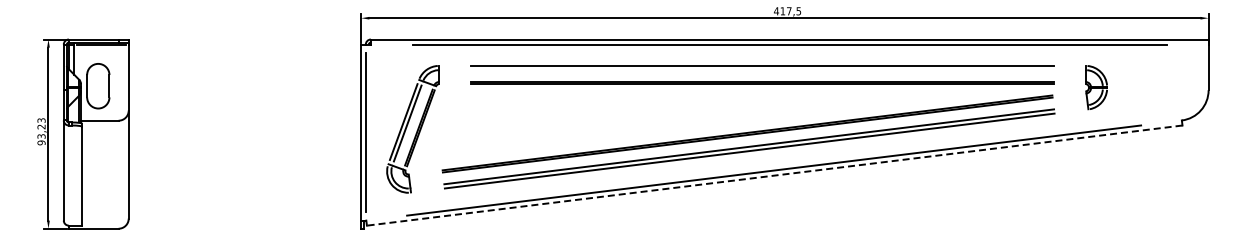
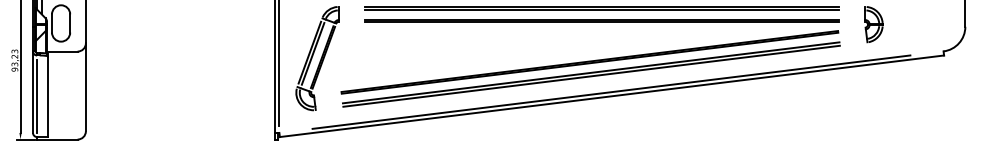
line: (762, 70) -> (602, 10), added
line: (68, 175) -> (36, 96), added
line: (774, 175) -> (611, 96), dashed -> solid

